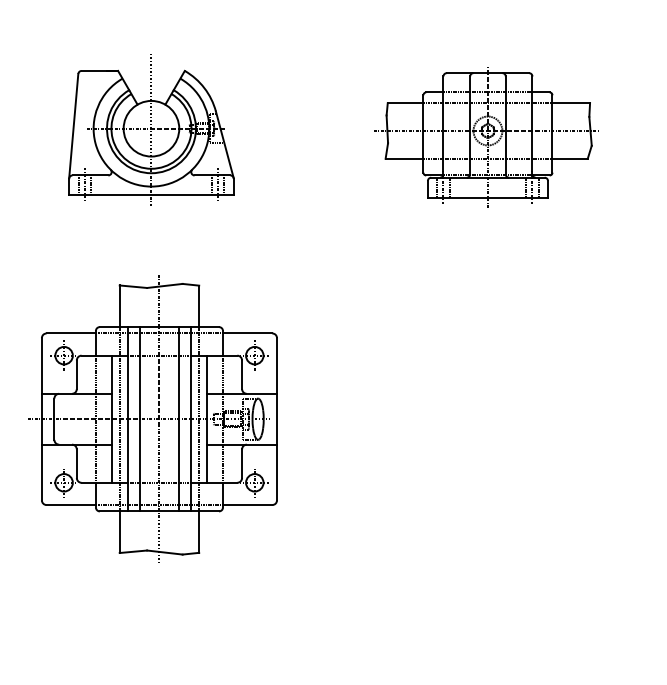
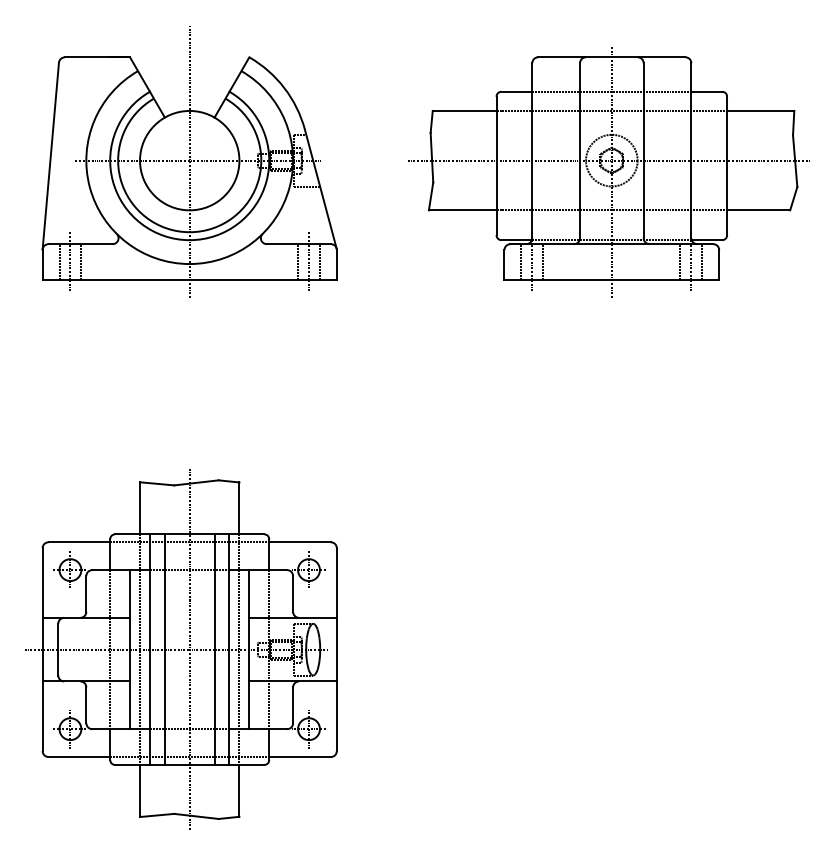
part: (151, 129) -> (189, 161), size x1.43
part: (485, 136) -> (607, 170), size x1.43
part: (152, 418) -> (181, 648), moved

